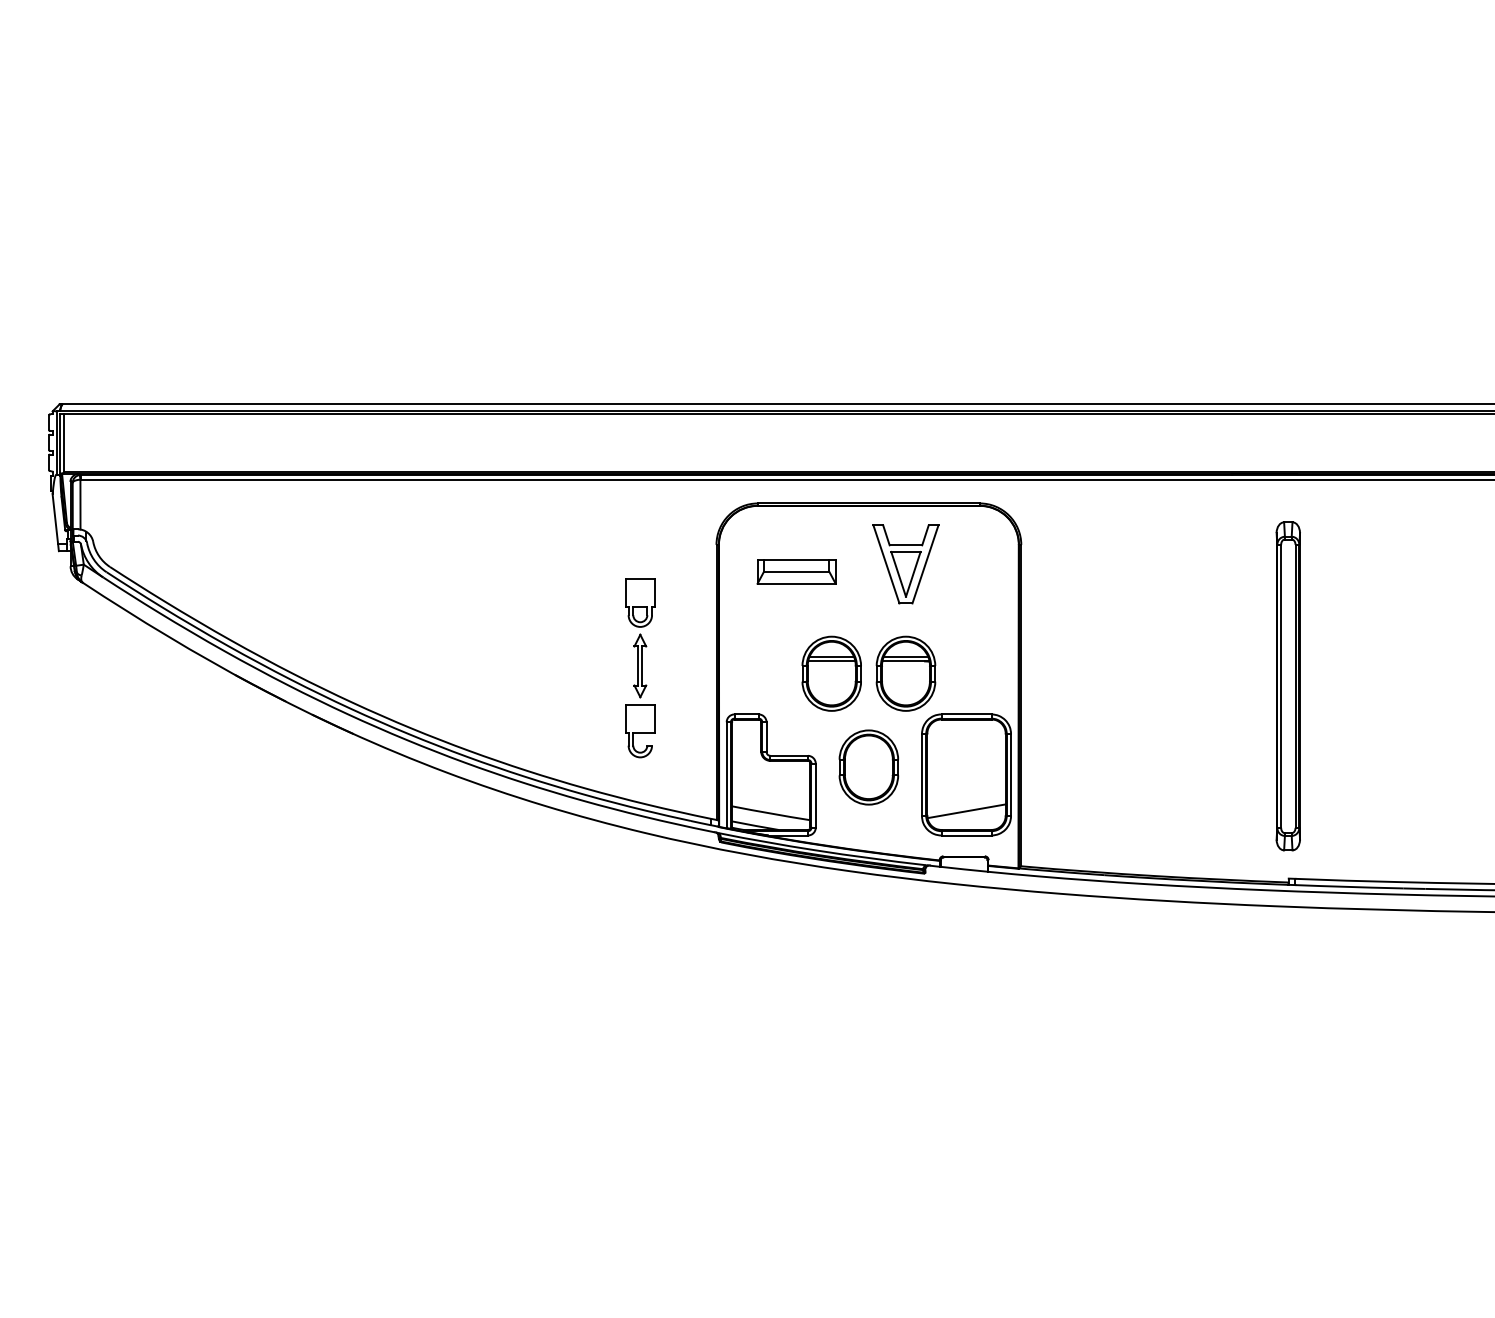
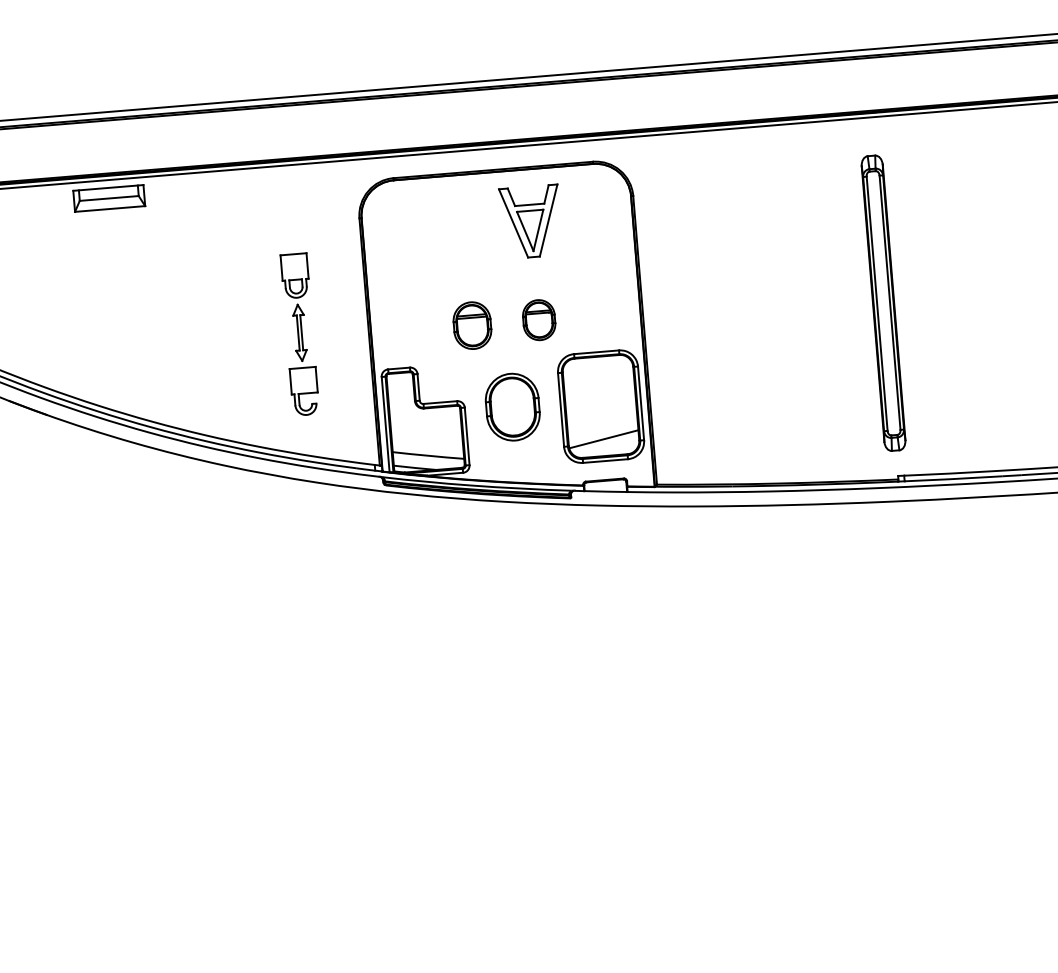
part: (796, 571) -> (109, 198), moved
part: (831, 673) -> (472, 325), size x0.7
part: (905, 673) -> (538, 320), size x0.6

